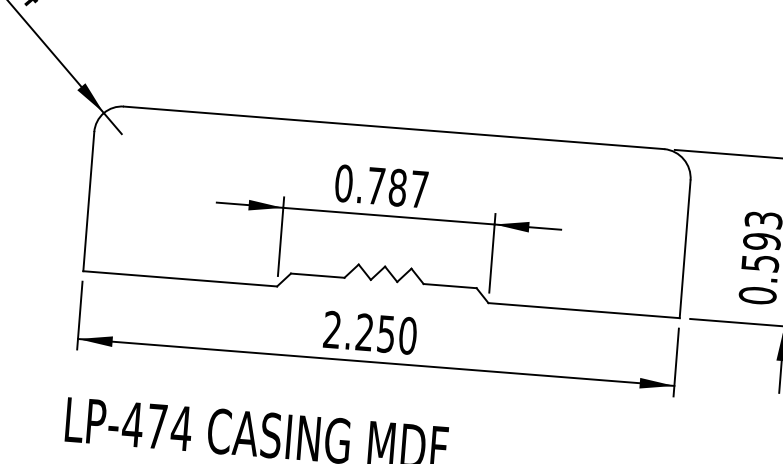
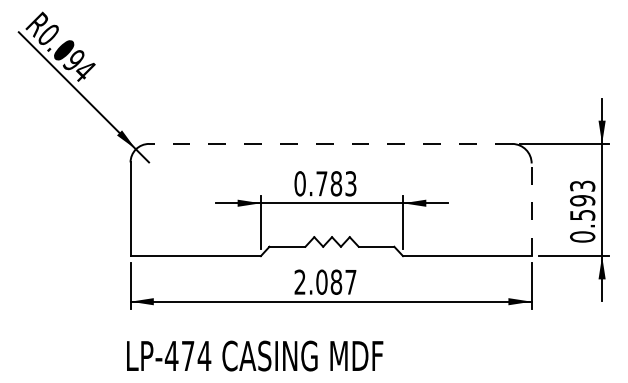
line: (393, 127) -> (330, 143), solid -> dashed
text: (418, 188) -> (350, 183), 0.787 -> 0.783
line: (684, 248) -> (531, 209), solid -> dashed
text: (386, 333) -> (336, 281), 2.250 -> 2.087

